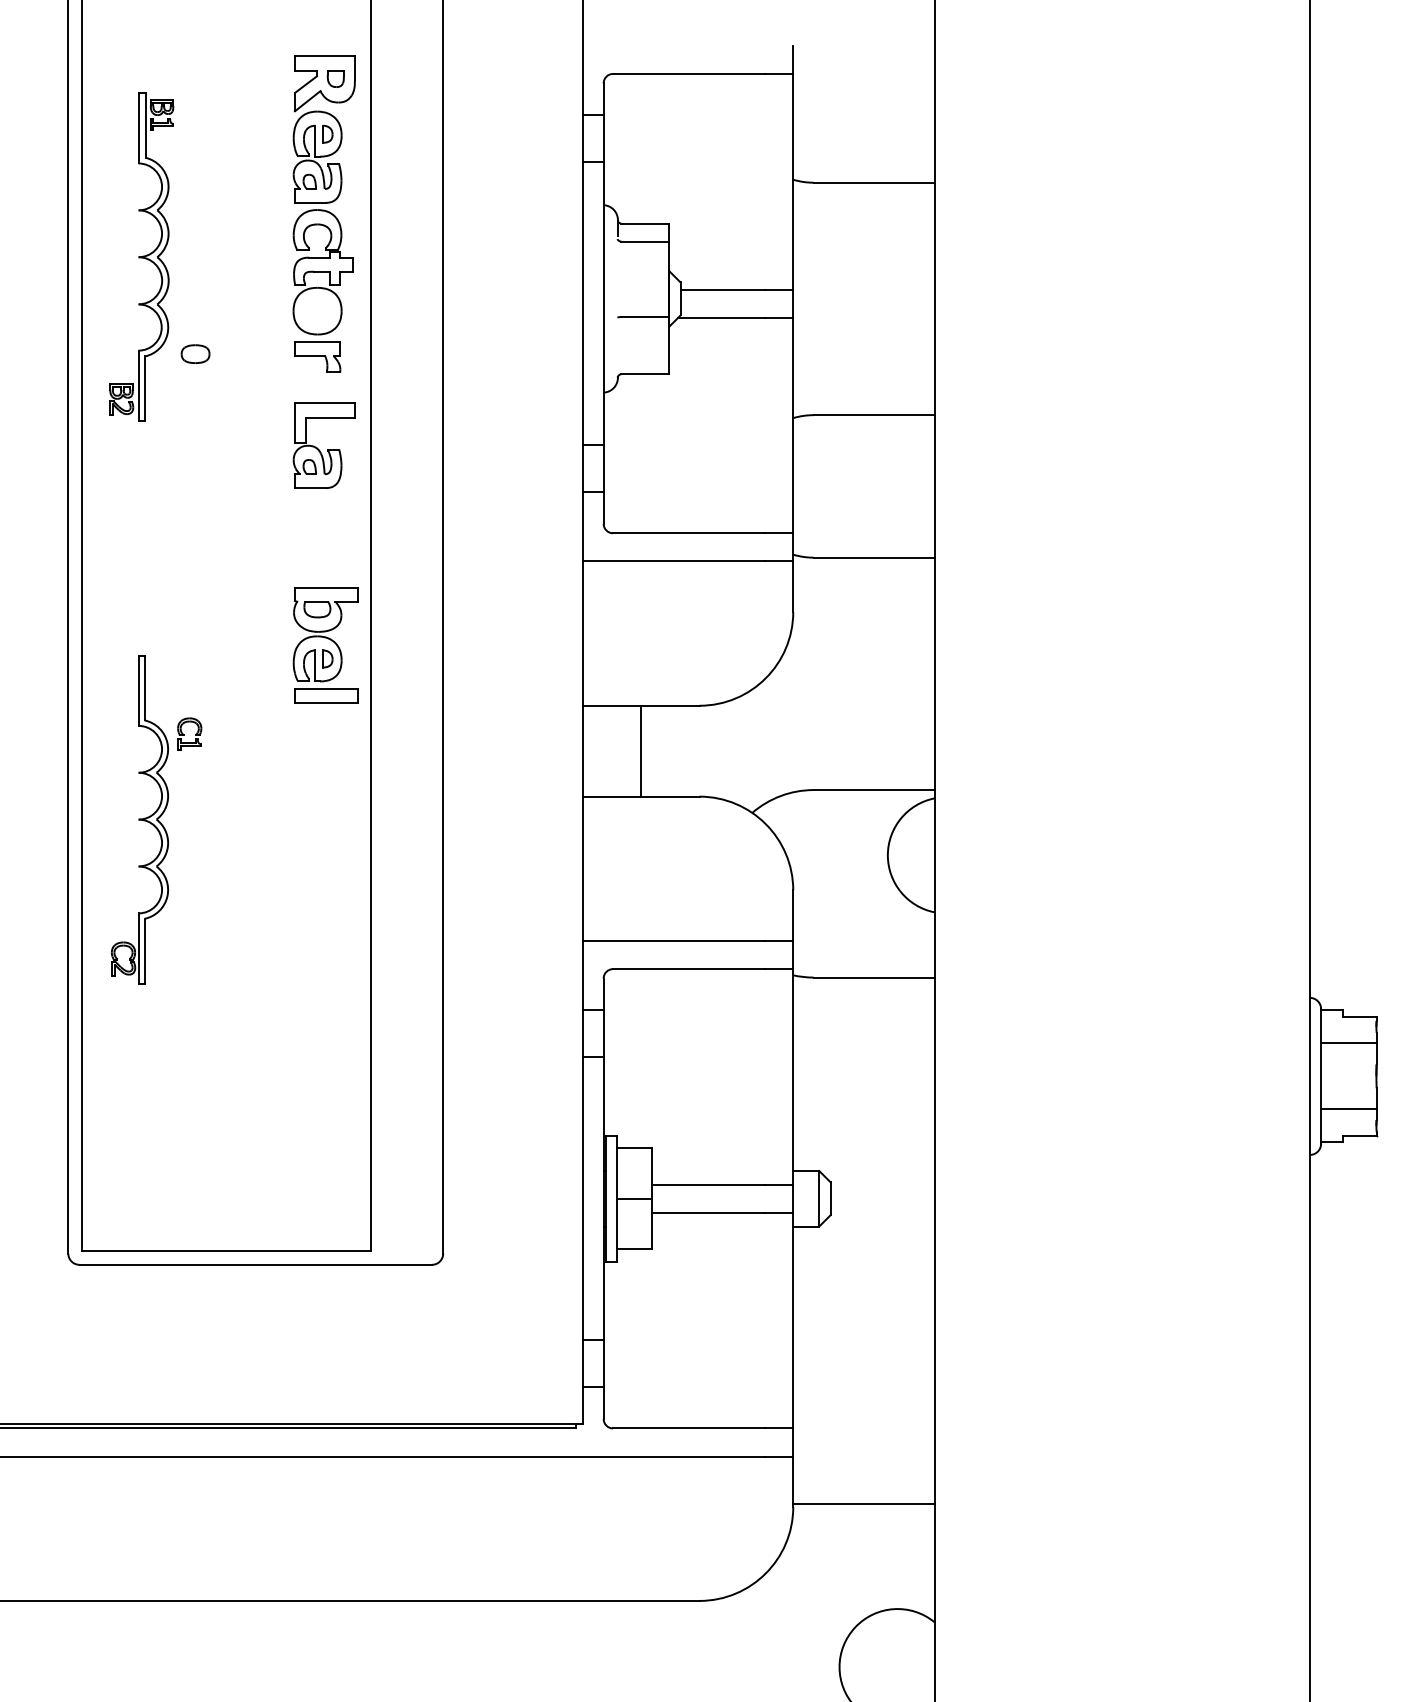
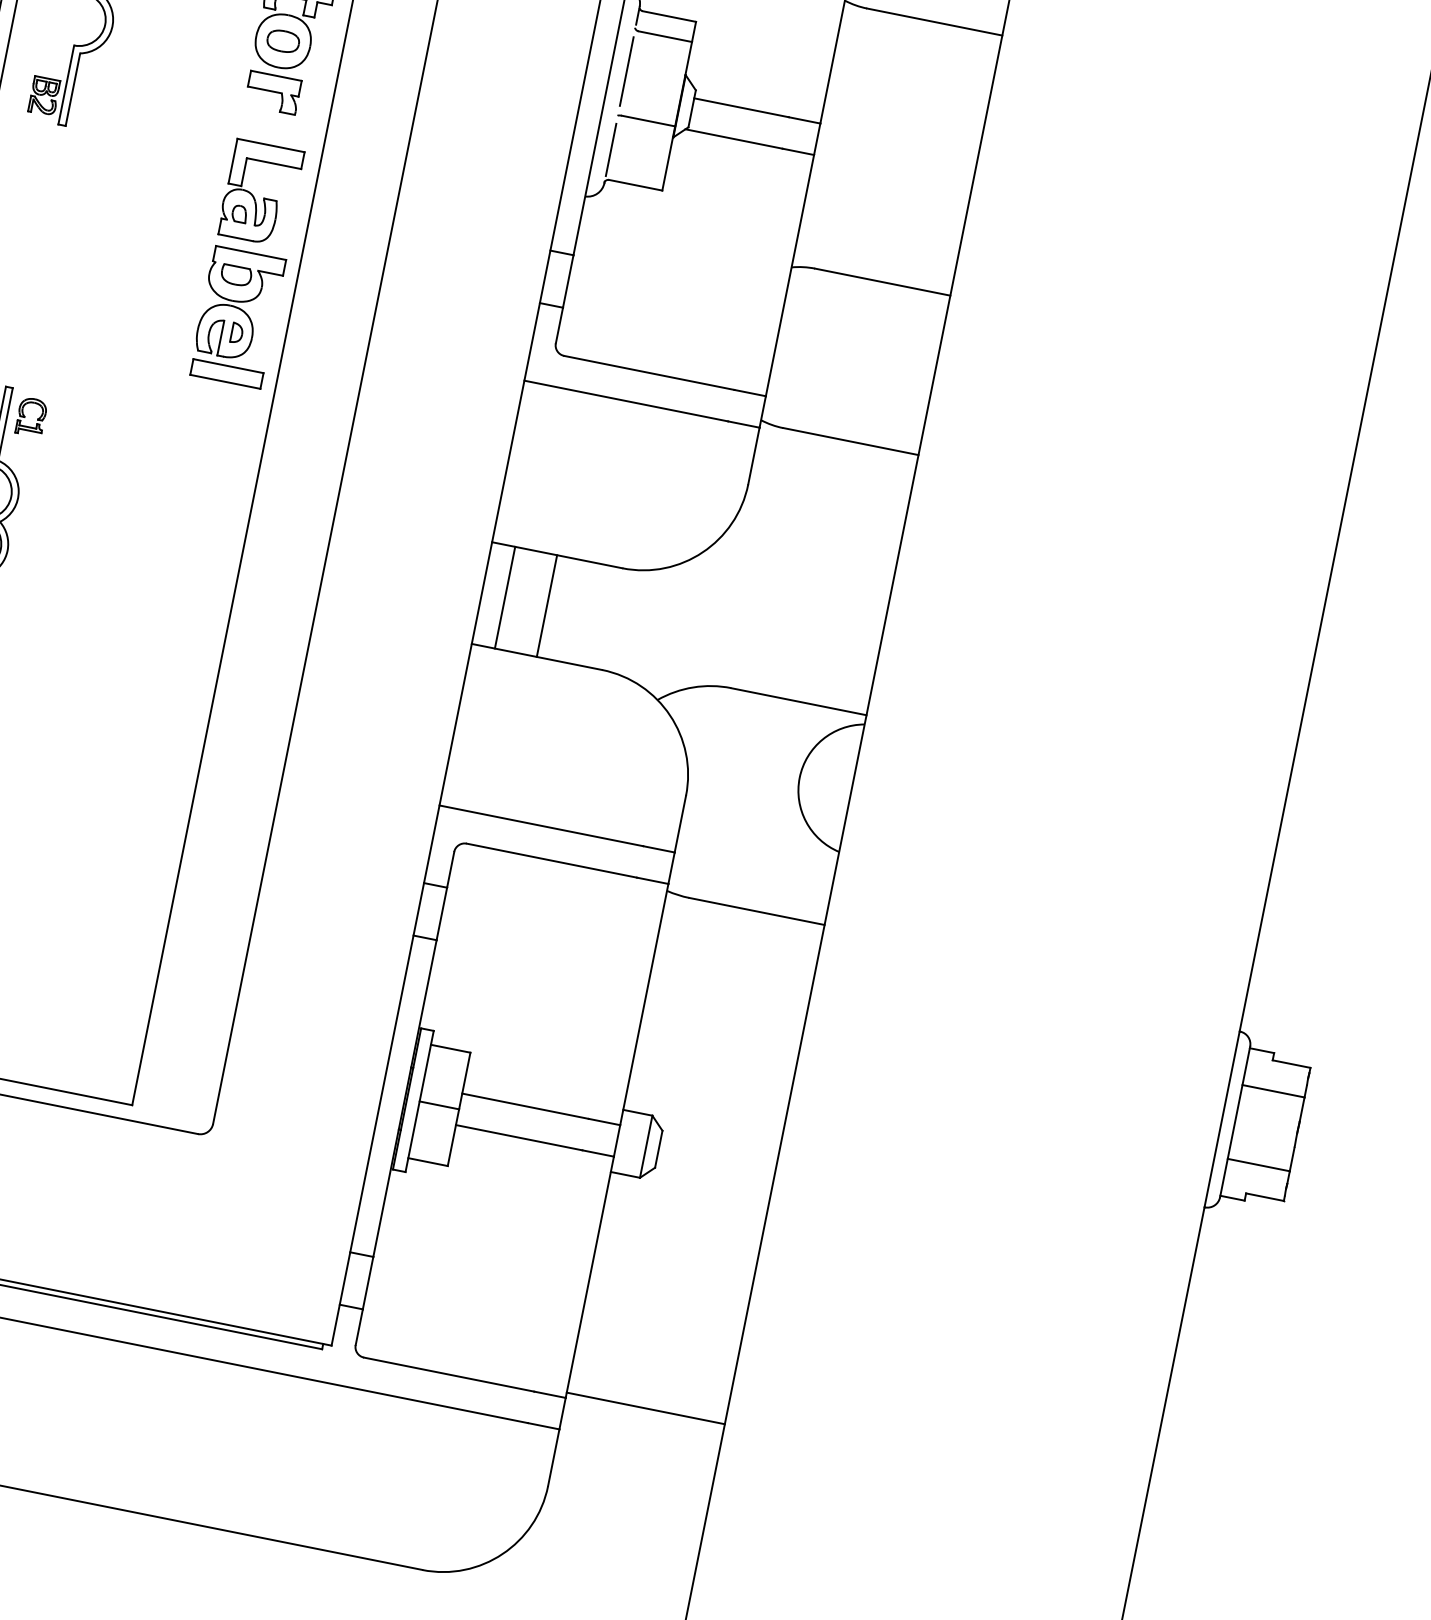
line: (617, 277) -> (626, 70), added
line: (617, 347) -> (610, 149), added
part: (195, 353) -> (283, 40), moved
part: (325, 645) -> (237, 317), moved
part: (189, 733) -> (31, 416), moved
line: (603, 750) -> (504, 596), added
line: (863, 1503) -> (645, 1408), moved

